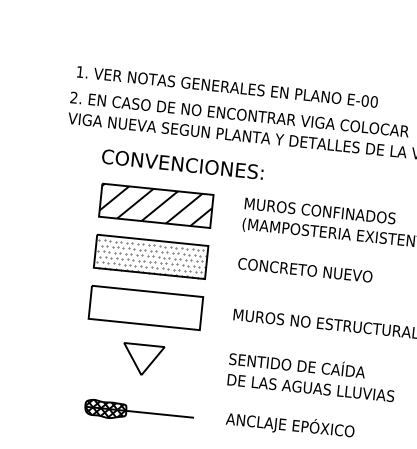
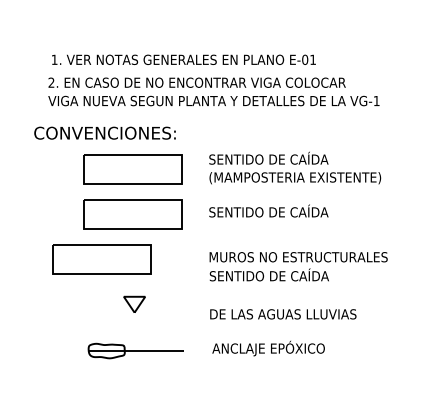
text: (374, 101) -> (313, 59), E-00 -> E-01
text: (182, 163) -> (104, 132), moved
hatch: (156, 205) -> (132, 169), removed
text: (320, 208) -> (275, 157), MUROS CONFINADOS -> SENTIDO DE CAÍDA
hatch: (151, 259) -> (133, 216), removed
text: (306, 268) -> (268, 210), CONCRETO NUEVO -> SENTIDO DE CAÍDA
part: (145, 308) -> (101, 259), moved
part: (142, 359) -> (134, 304), size x0.6
text: (296, 363) -> (268, 274), moved
hatch: (105, 408) -> (106, 350), removed

